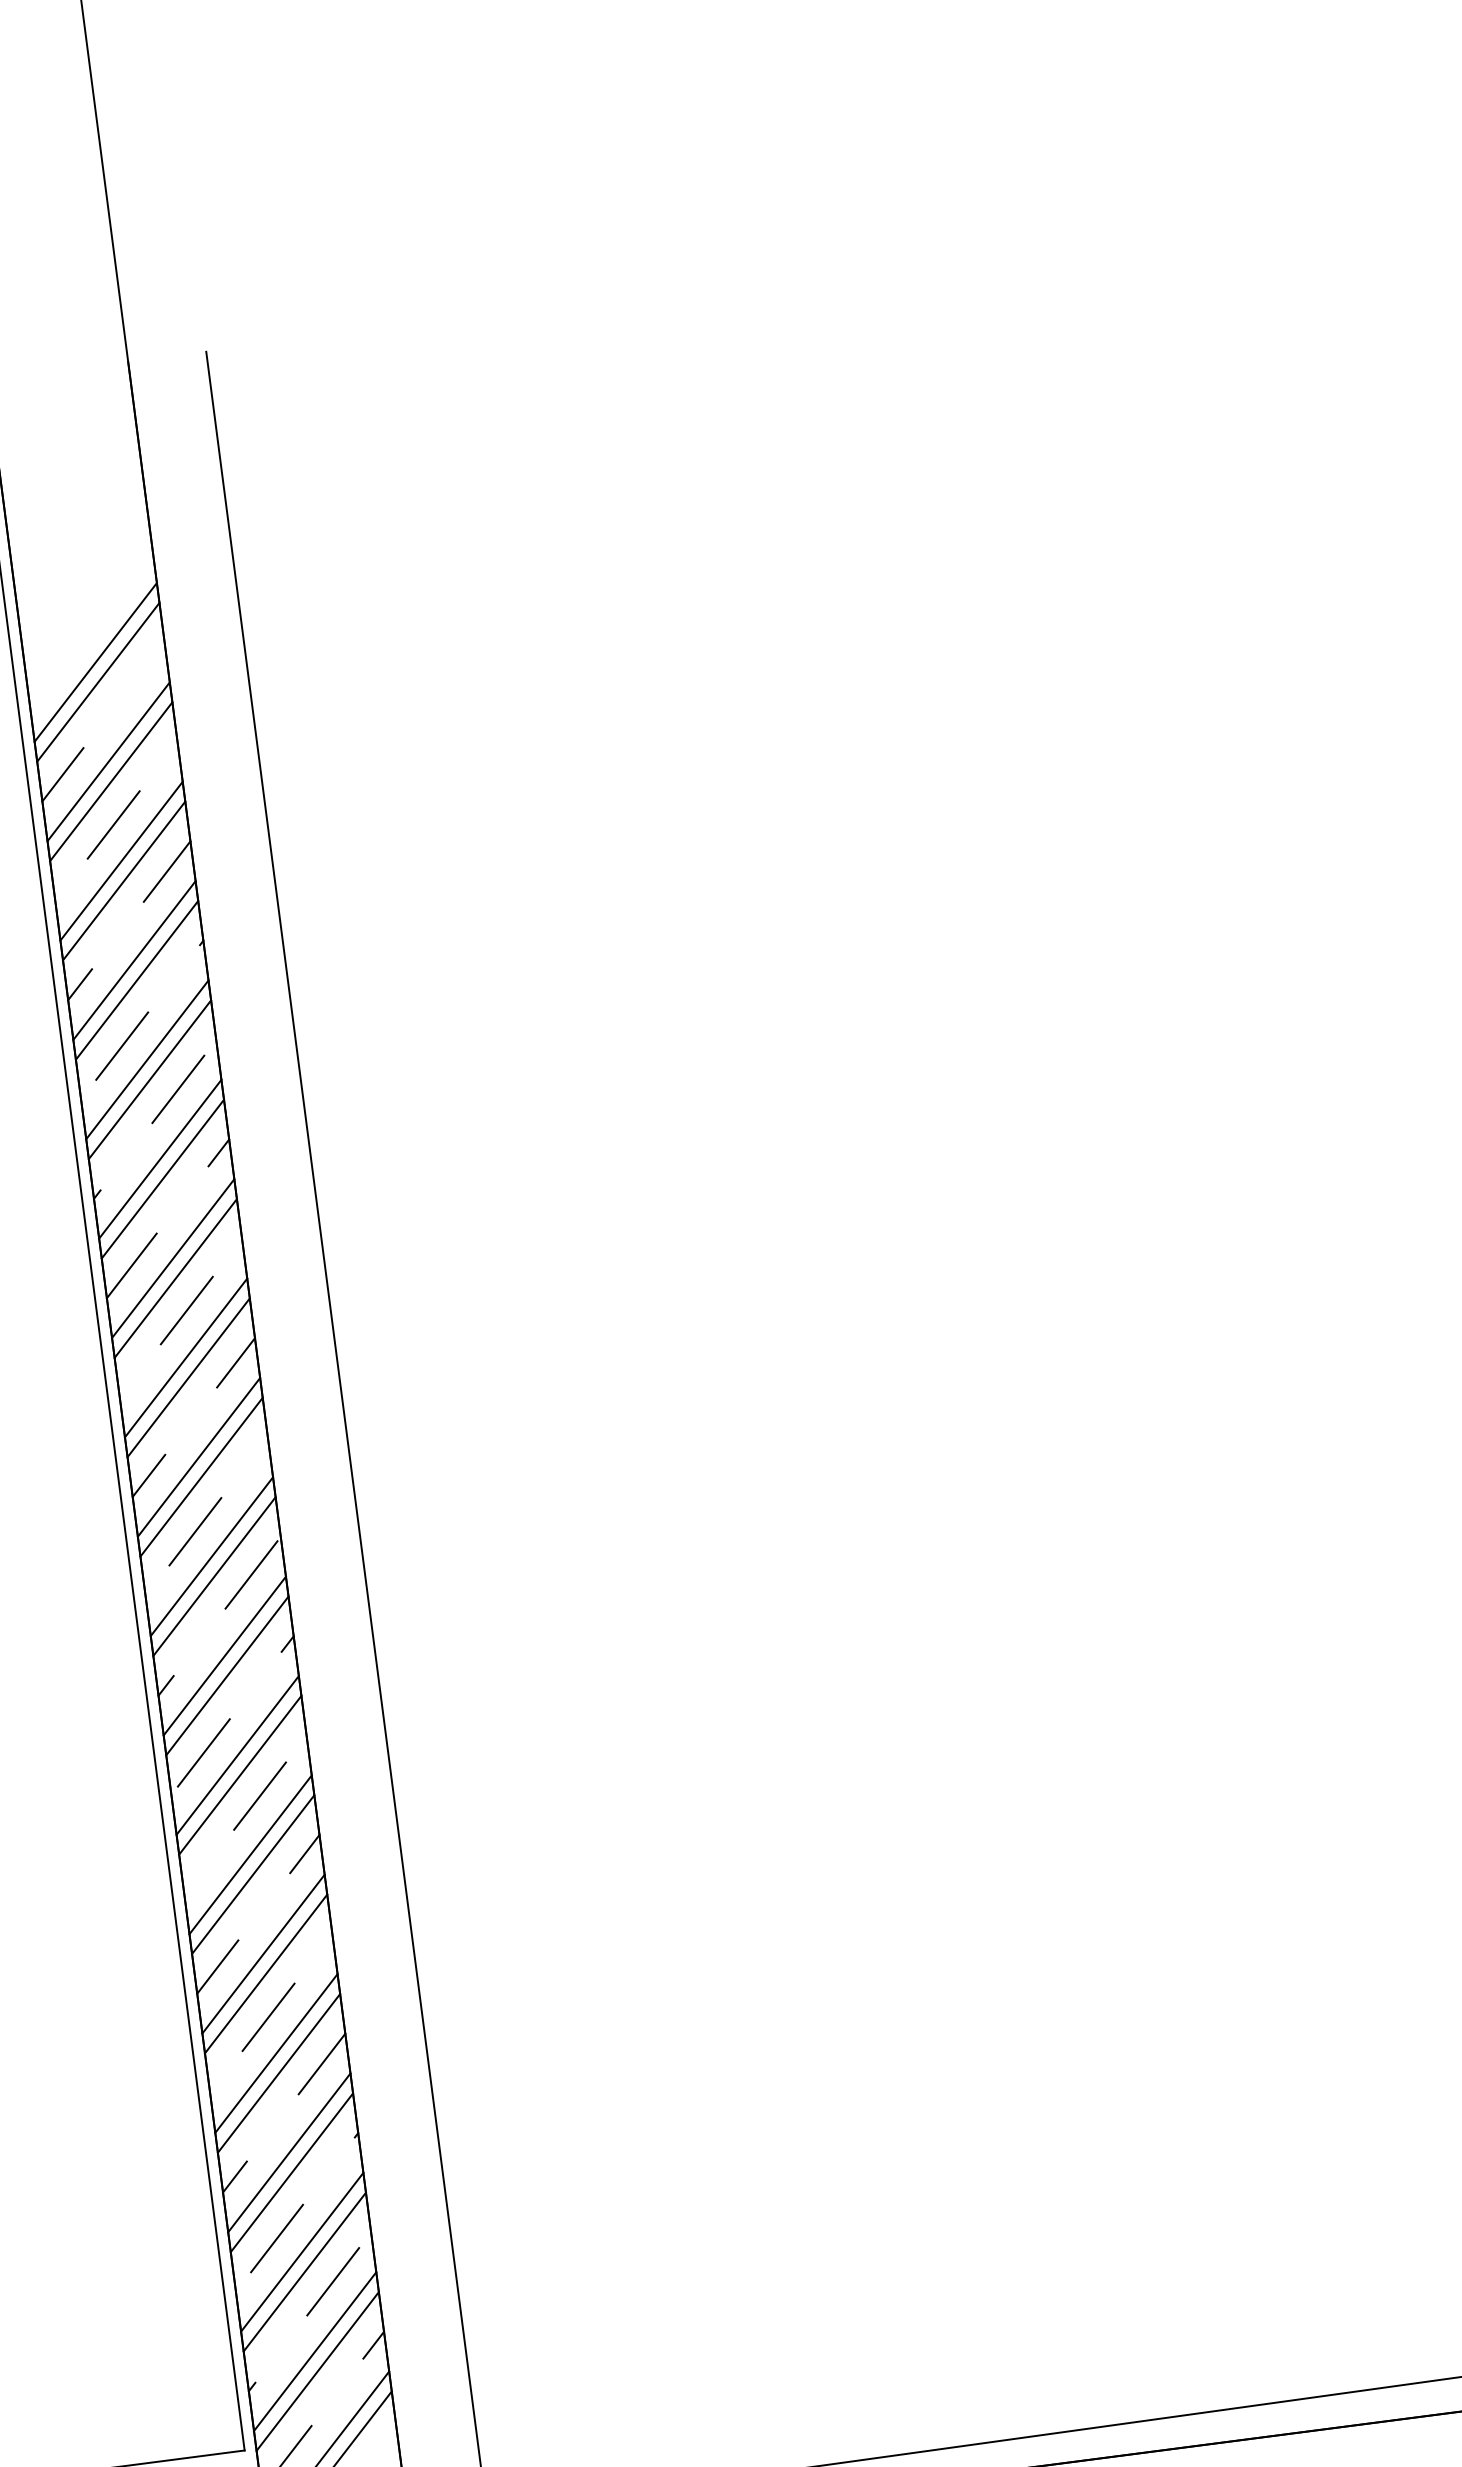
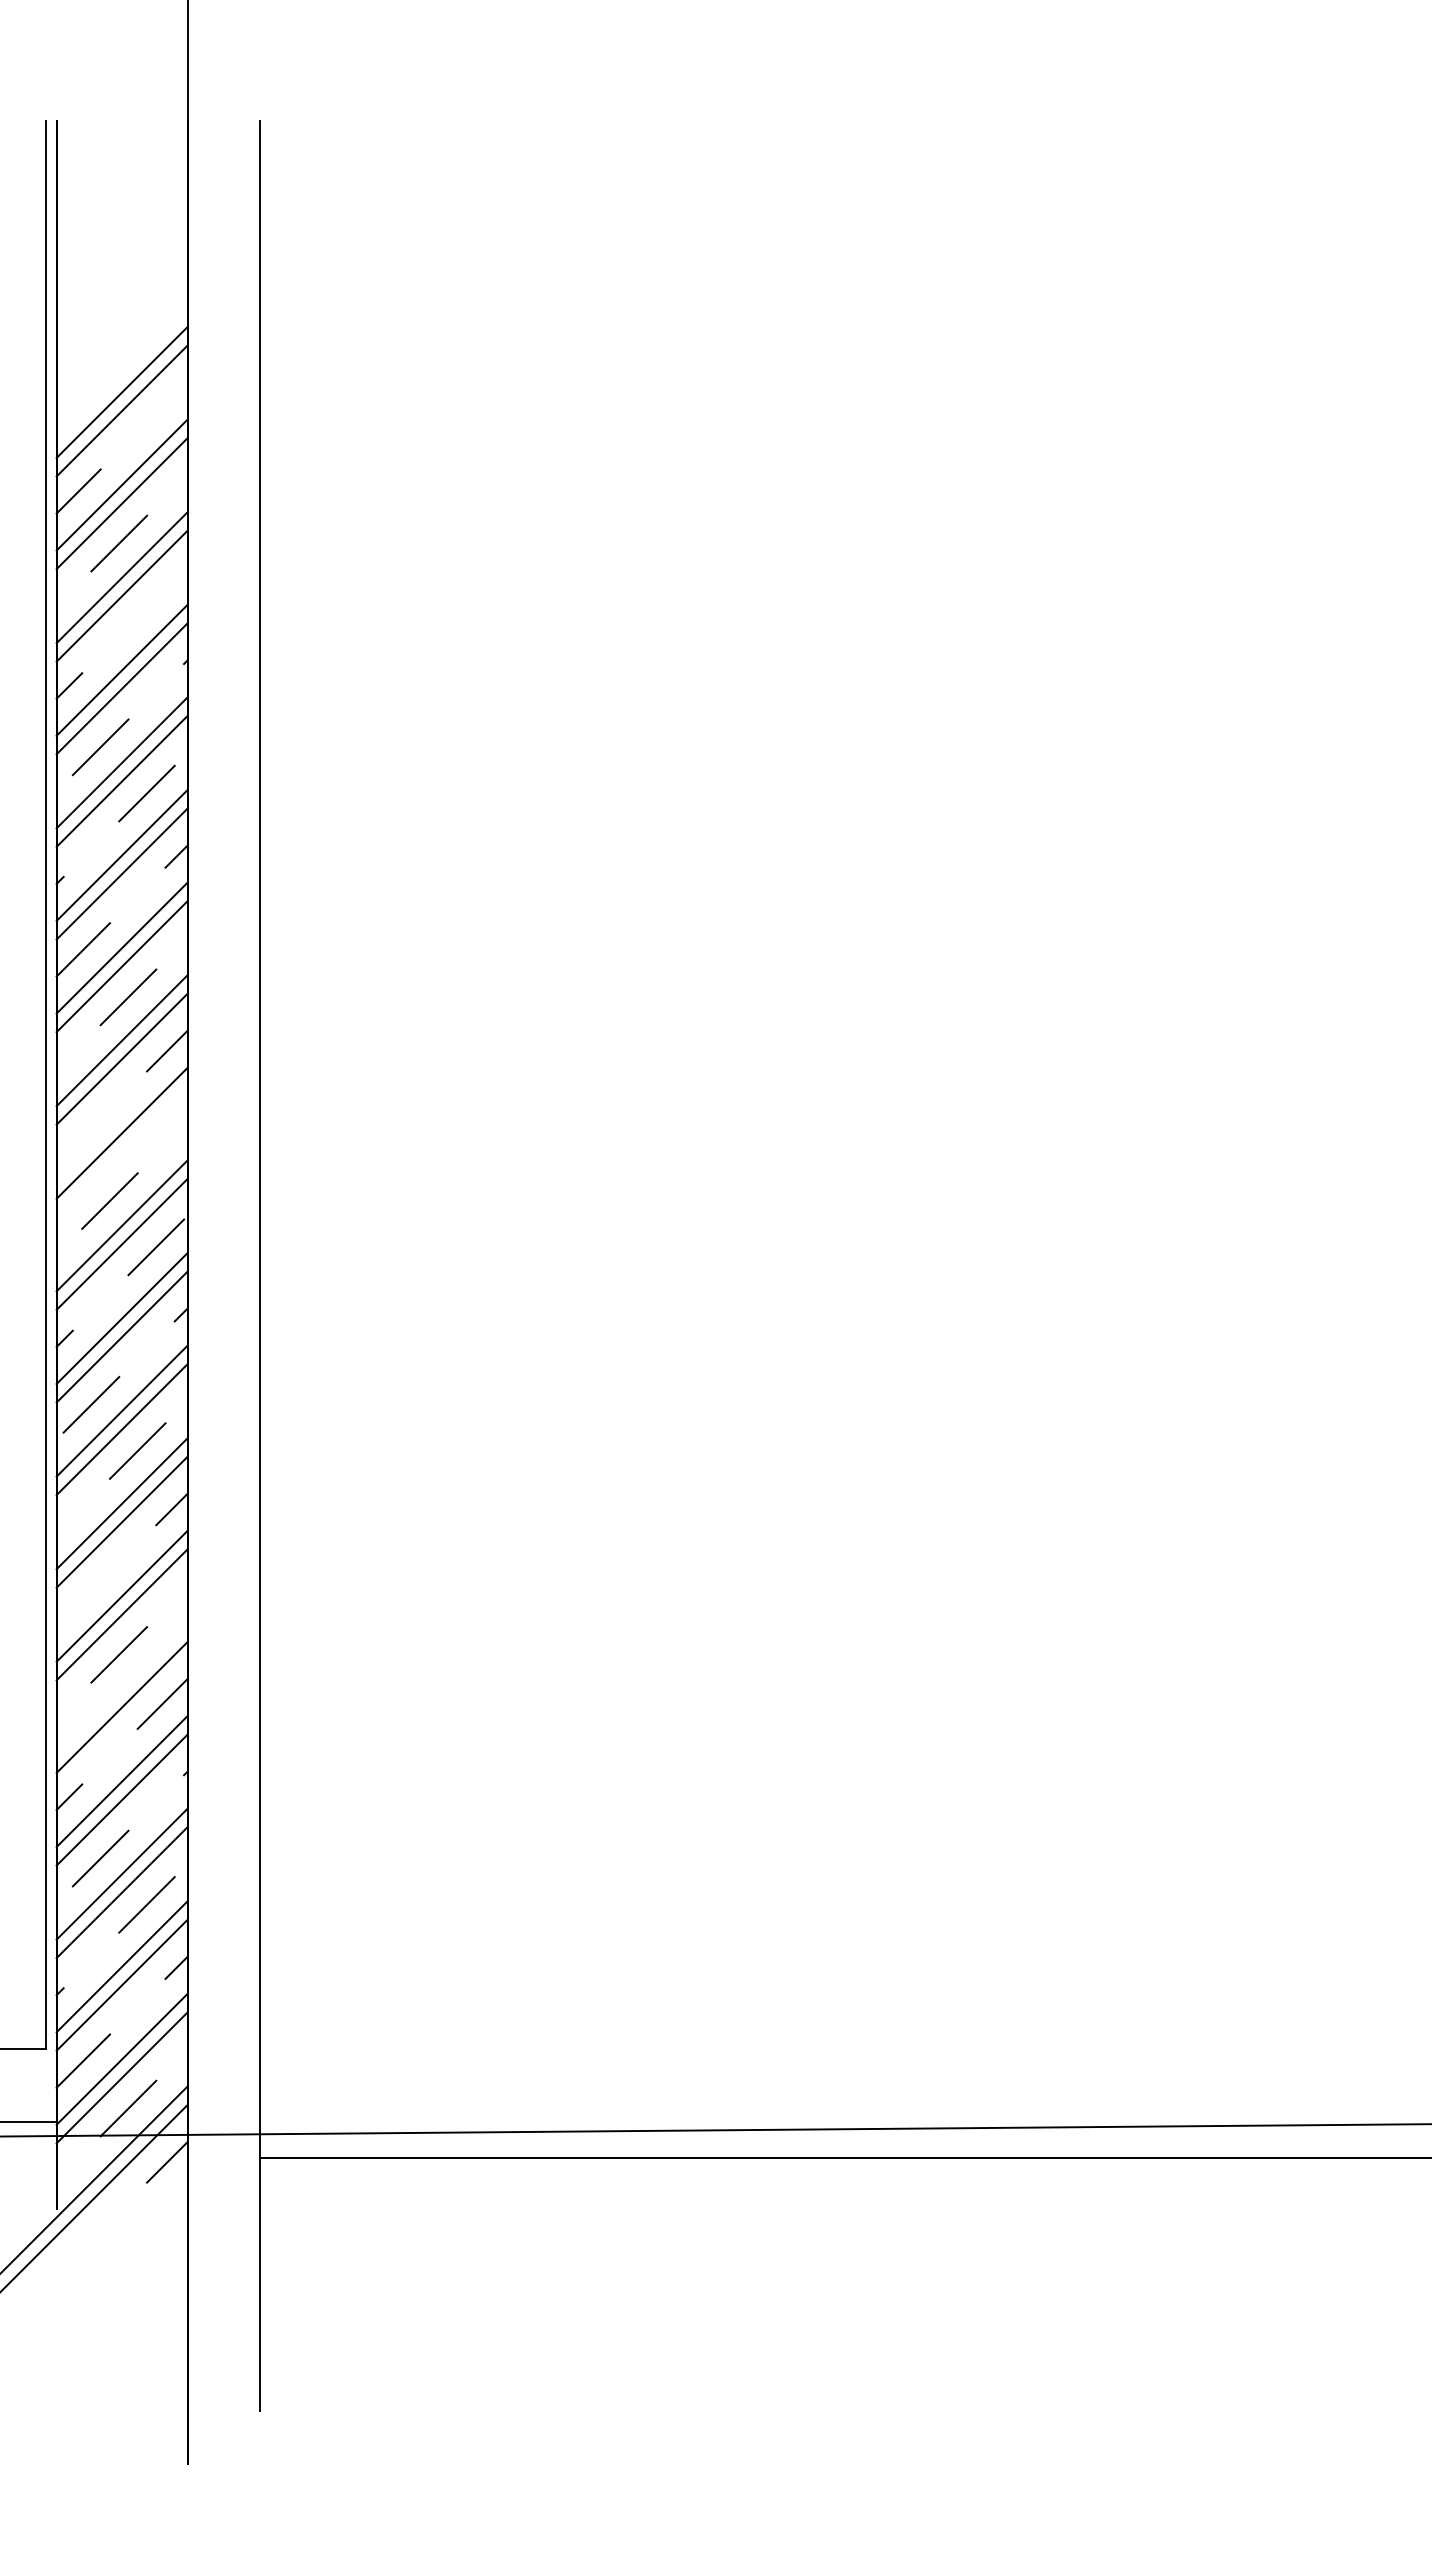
line: (166, 871) -> (162, 592), removed
line: (148, 1476) -> (73, 1144), removed
line: (200, 1476) -> (121, 1151), removed
line: (217, 1966) -> (78, 1602), removed
line: (275, 2053) -> (121, 1688), removed

